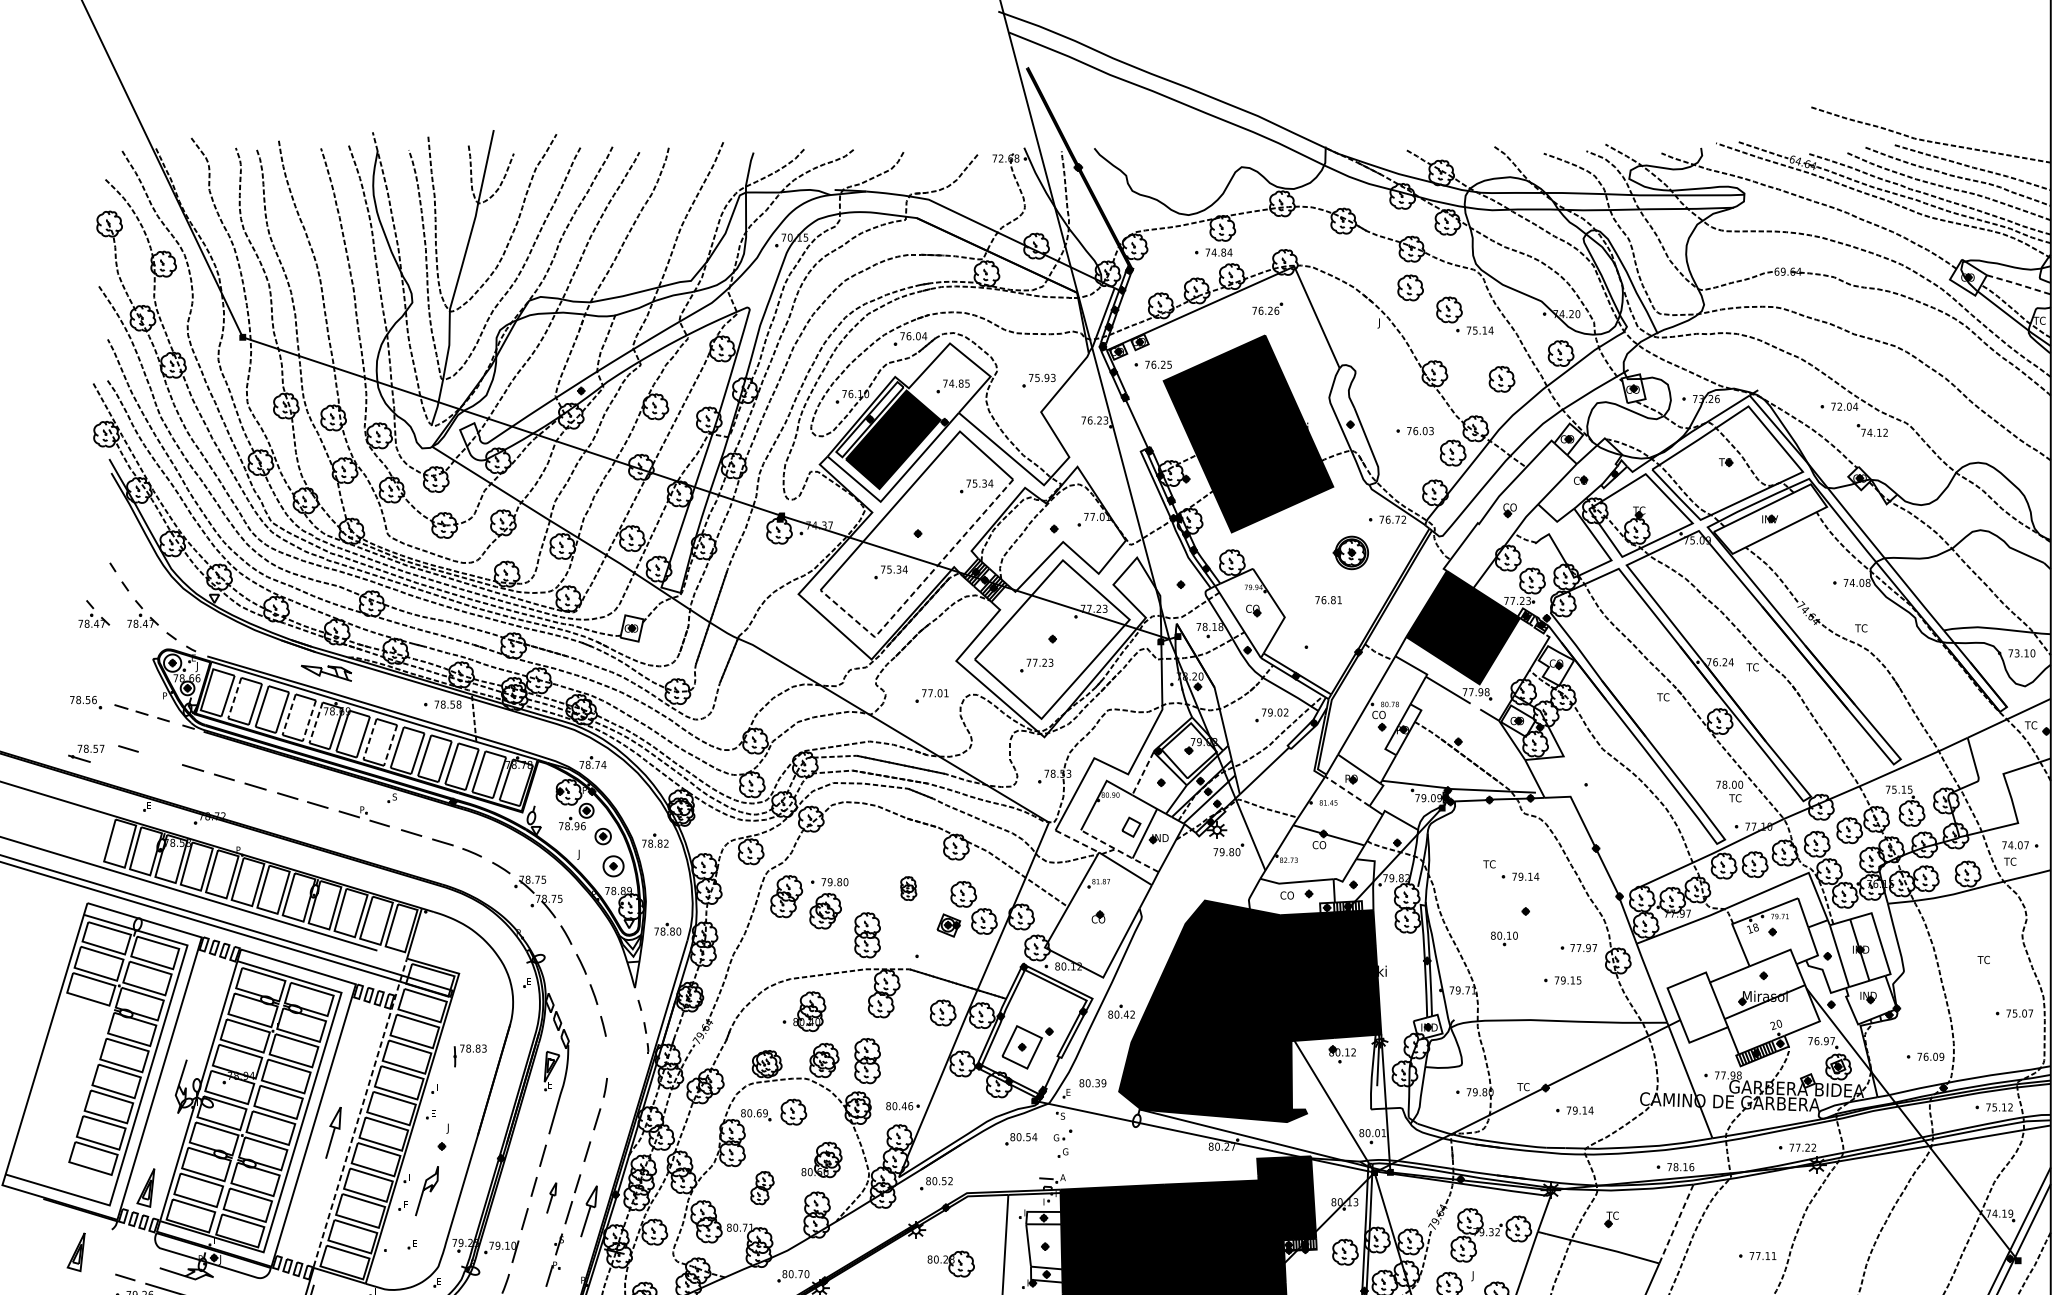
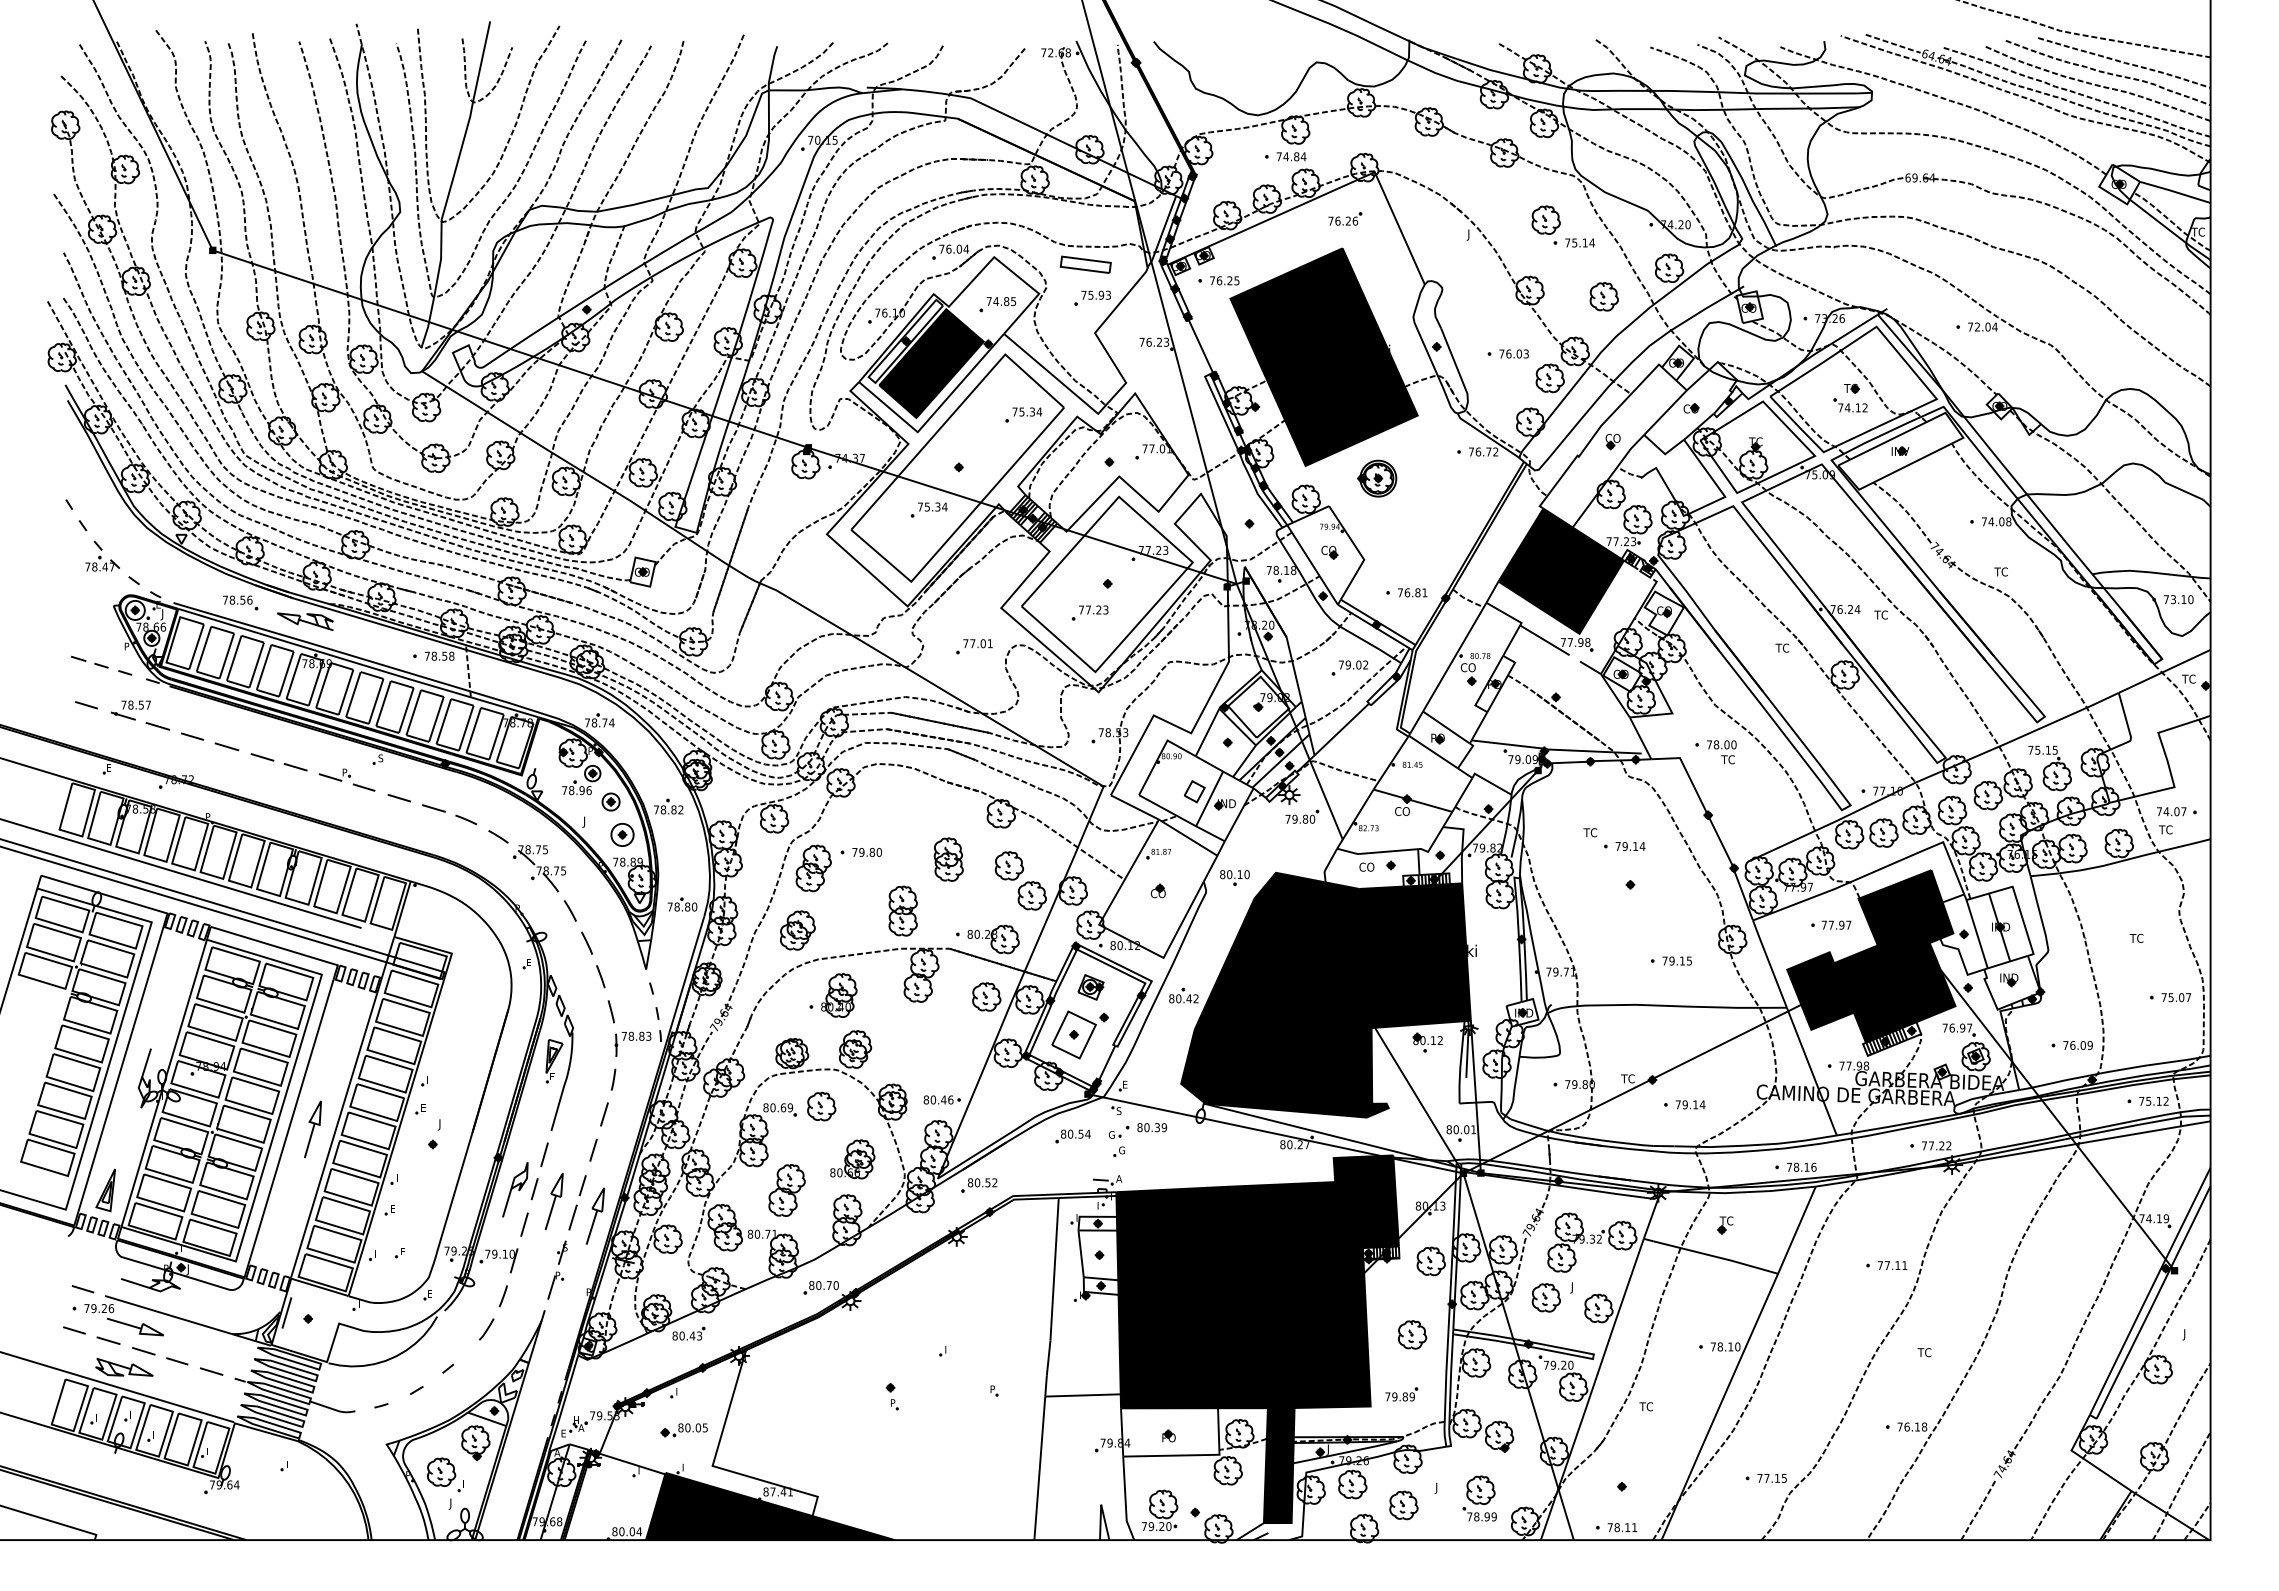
line: (2019, 284) -> (2175, 192), dashed -> solid
part: (1409, 287) -> (1502, 195), removed
part: (1032, 350) -> (1085, 264), added
part: (1872, 430) -> (1850, 405), moved
part: (1351, 552) -> (1377, 478), moved
line: (919, 586) -> (960, 525), dashed -> solid
text: (1328, 599) -> (1412, 592), moved
part: (94, 613) -> (48, 555), removed
line: (234, 698) -> (203, 649), dashed -> solid
part: (85, 702) -> (240, 602), moved
line: (289, 714) -> (264, 667), dashed -> solid
line: (309, 721) -> (286, 674), dashed -> solid
line: (315, 722) -> (293, 676), dashed -> solid
line: (370, 739) -> (353, 694), dashed -> solid
line: (390, 745) -> (376, 701), dashed -> solid
part: (85, 753) -> (130, 710), moved
line: (1142, 773) -> (1207, 732), dashed -> solid
line: (1347, 790) -> (1433, 751), dashed -> solid
text: (1729, 791) -> (1721, 752), moved
line: (1076, 841) -> (1134, 807), dashed -> solid
line: (1119, 851) -> (1181, 818), dashed -> solid
part: (908, 888) -> (948, 859), size x1.67
part: (825, 911) -> (797, 930), moved
part: (948, 925) -> (1090, 987), moved
part: (1504, 938) -> (1234, 877), moved
part: (1579, 947) -> (1831, 924), moved
fill: (1743, 976) -> (1871, 956), added
part: (469, 1055) -> (632, 1043), moved
part: (866, 1060) -> (902, 1049), removed
text: (1093, 1083) -> (1152, 1127), moved
line: (360, 1112) -> (342, 1107), dashed -> solid
part: (761, 1188) -> (786, 1190), size x1.43
curve: (426, 1189) -> (514, 1188), moved
part: (551, 1198) -> (553, 1201), size x1.67
line: (1676, 1224) -> (1796, 1230), dashed -> solid
part: (75, 1252) -> (28, 1261), removed
part: (951, 1264) -> (993, 939), moved

